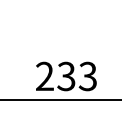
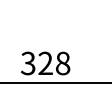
text: (66, 76) -> (45, 63), 233 -> 328

